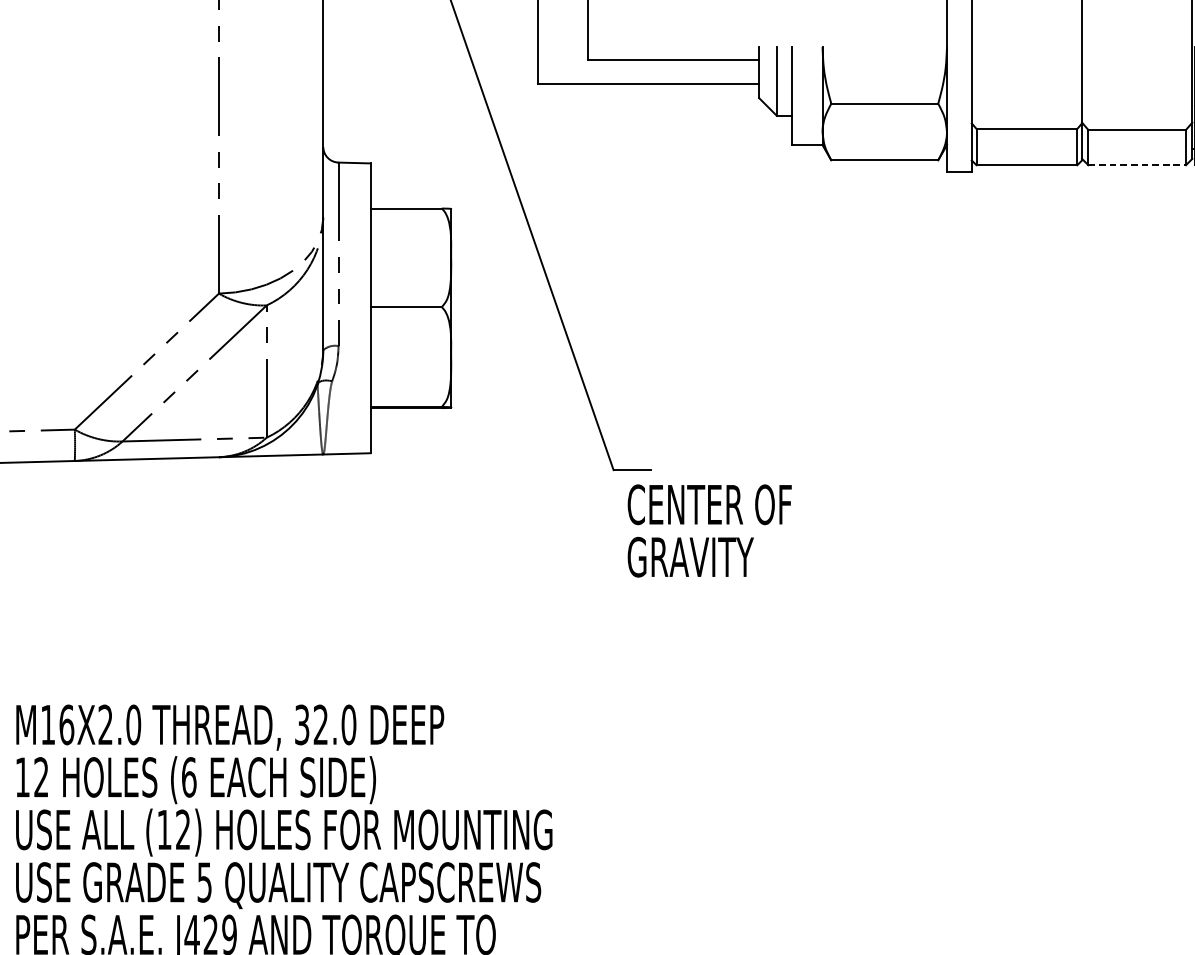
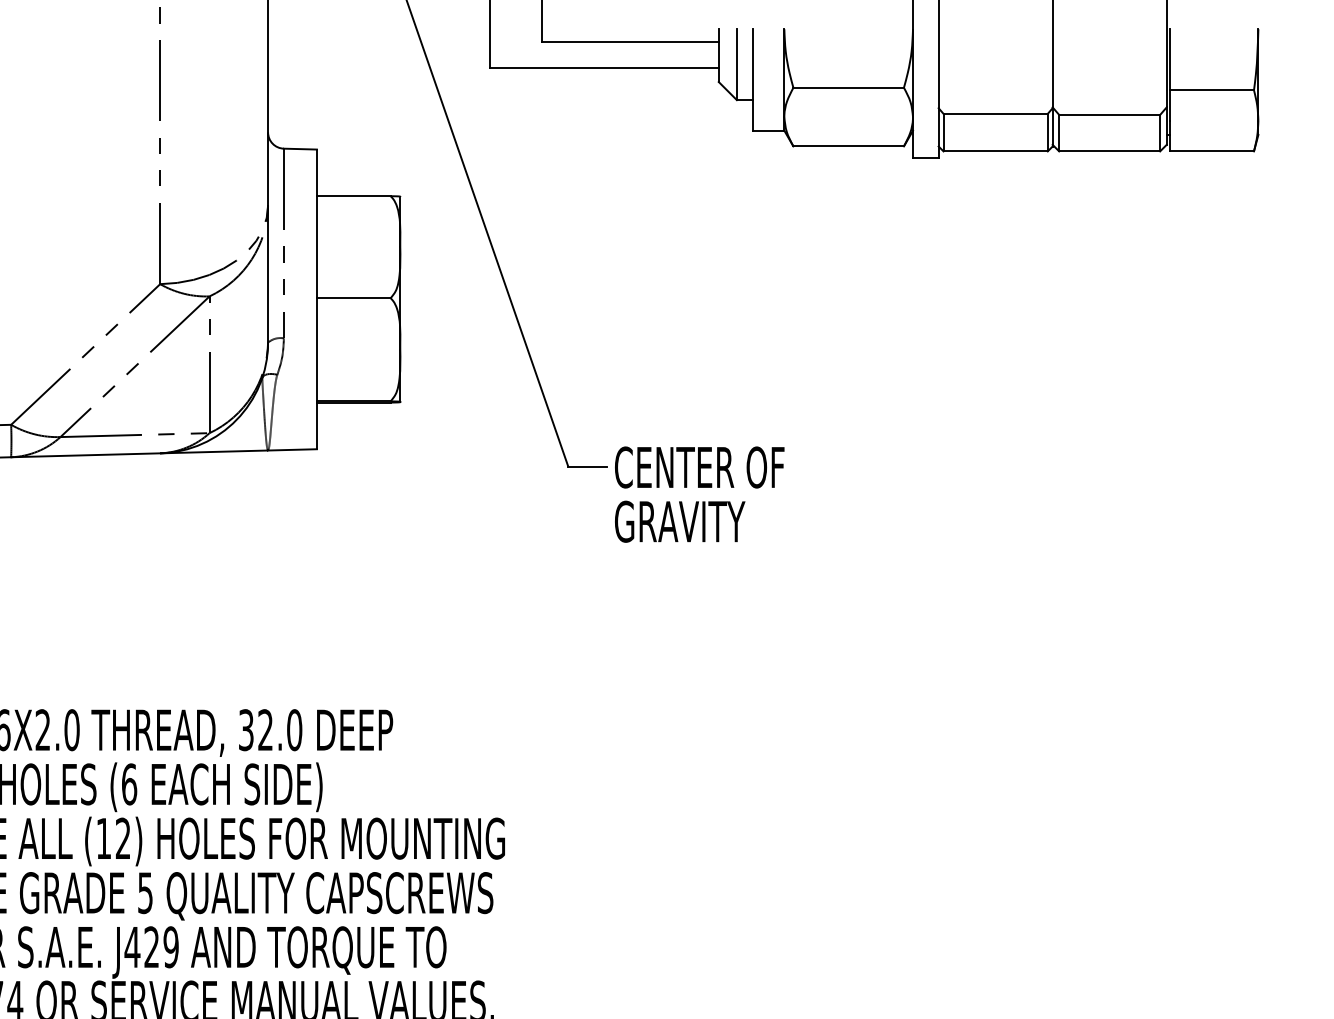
line: (1137, 165) -> (1110, 151), dashed -> solid
text: (709, 530) -> (699, 494), moved

